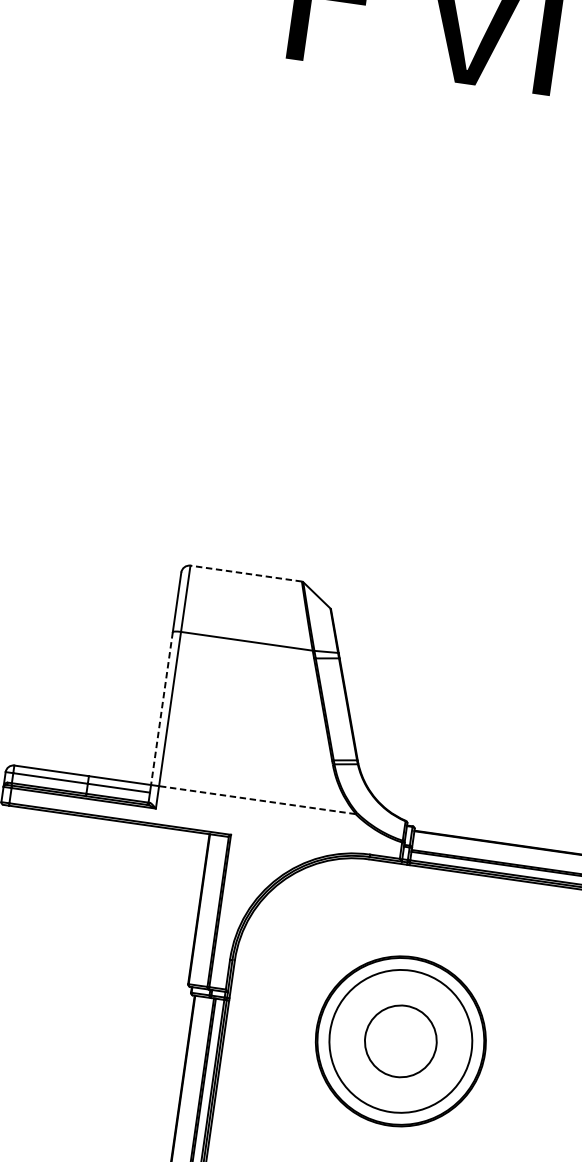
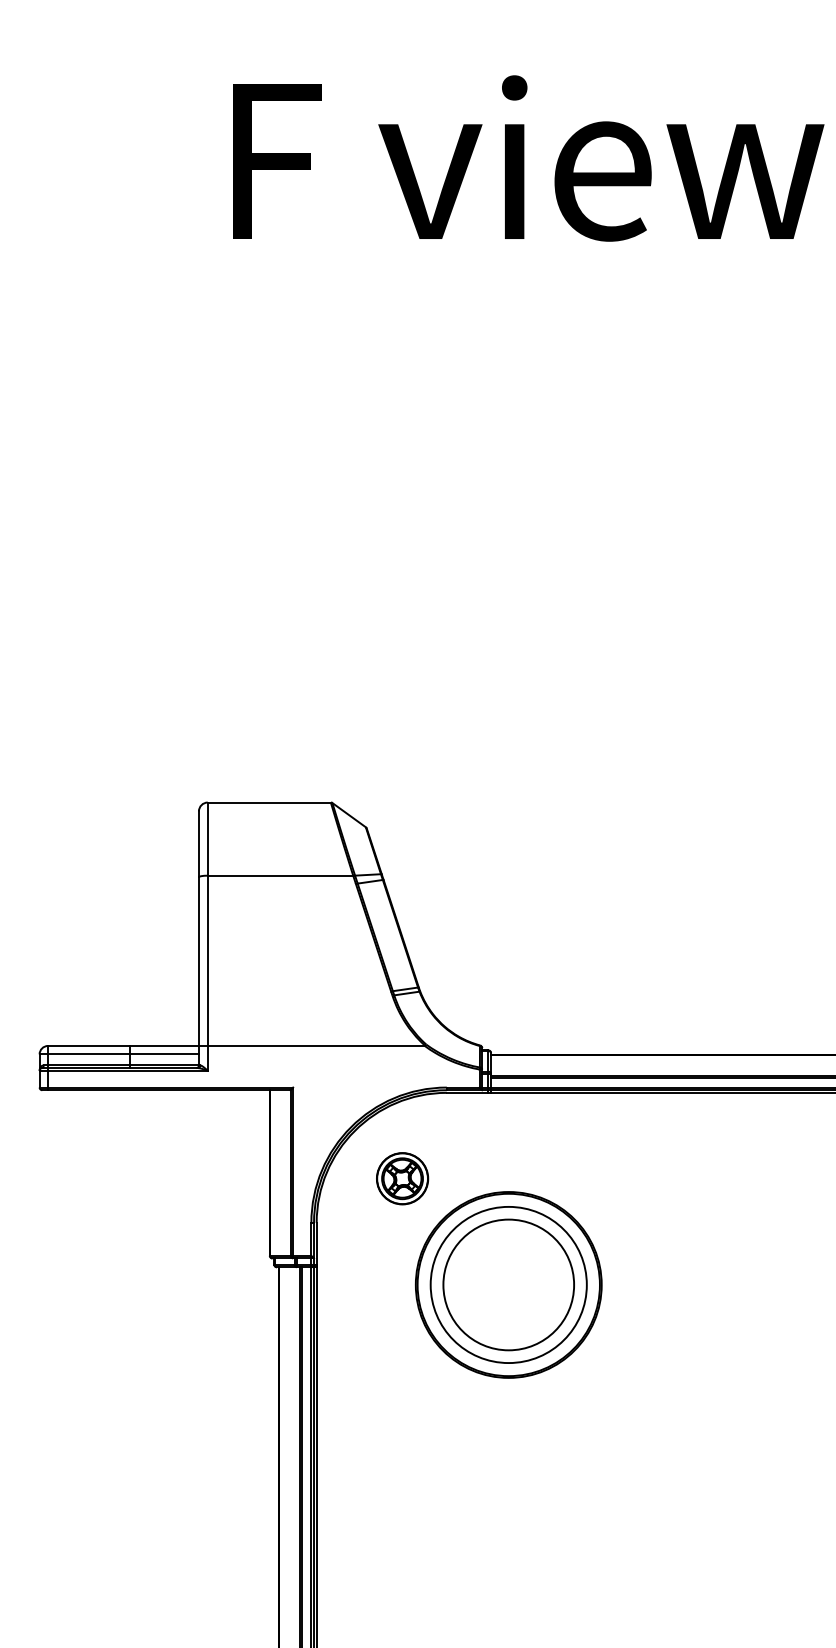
line: (246, 573) -> (269, 802), dashed -> solid
line: (161, 709) -> (198, 962), dashed -> solid
line: (257, 799) -> (316, 1045), dashed -> solid
part: (318, 931) -> (402, 1178), added
circle: (400, 1040) -> (508, 1284), size x1.67

